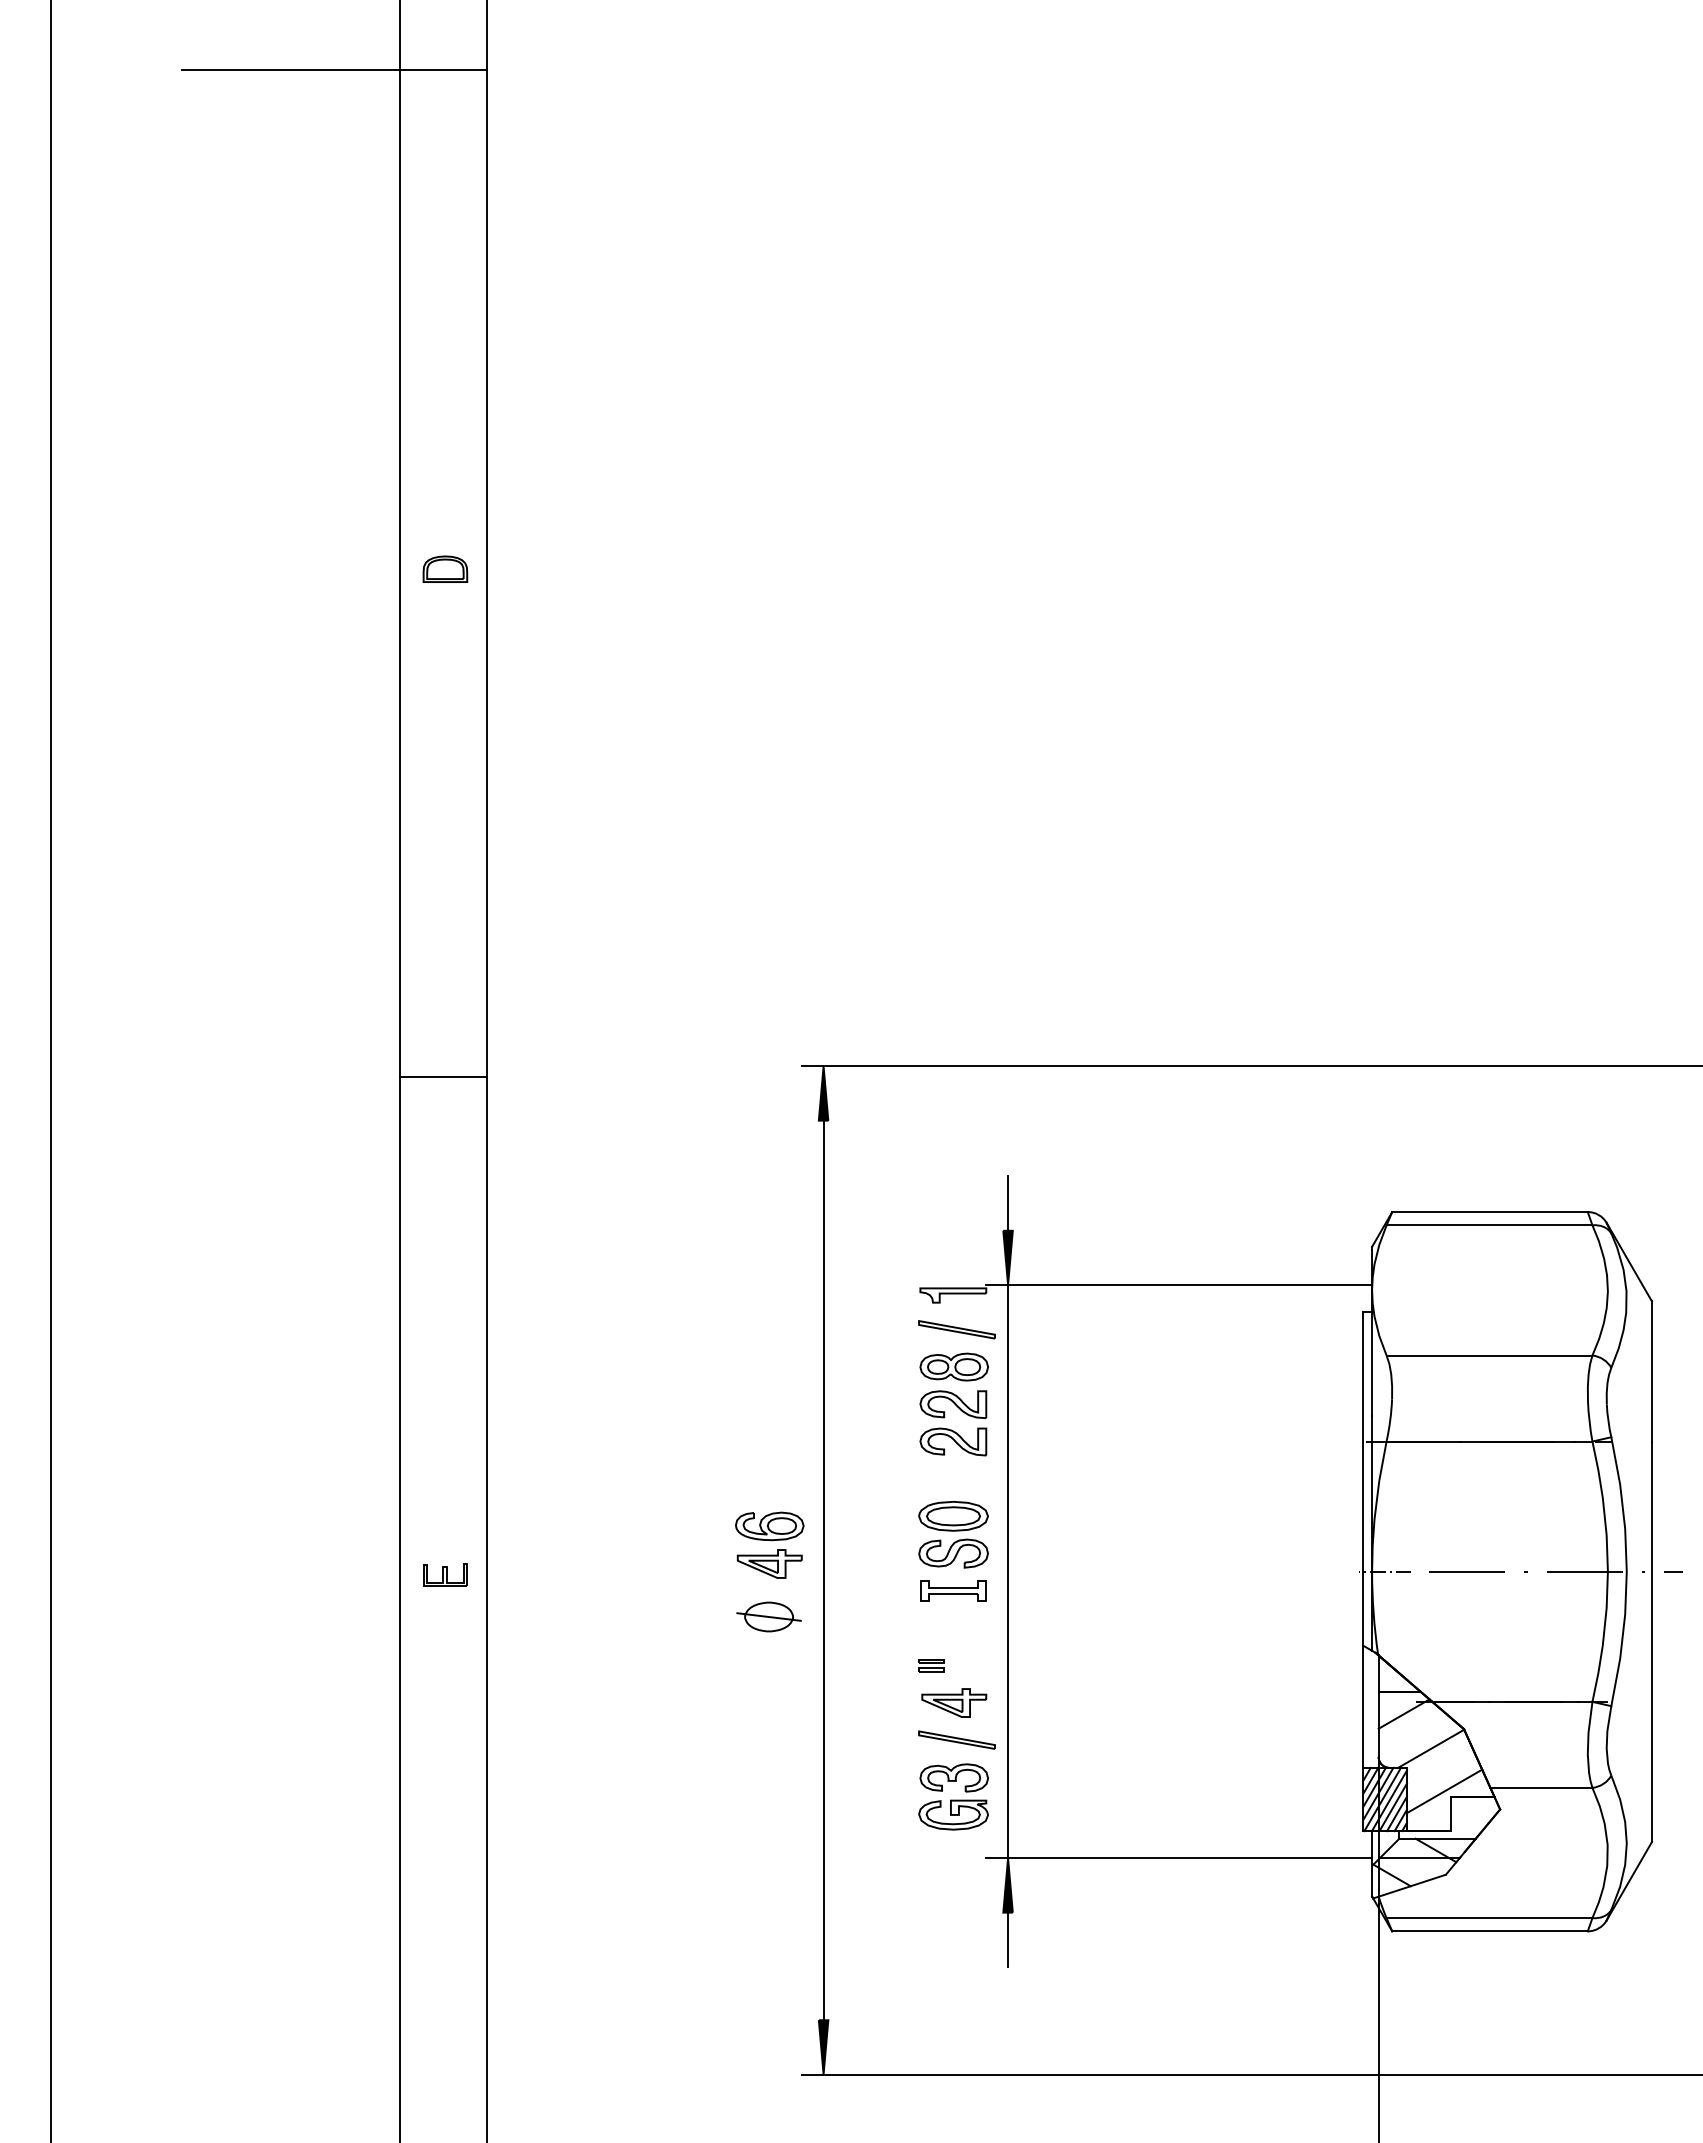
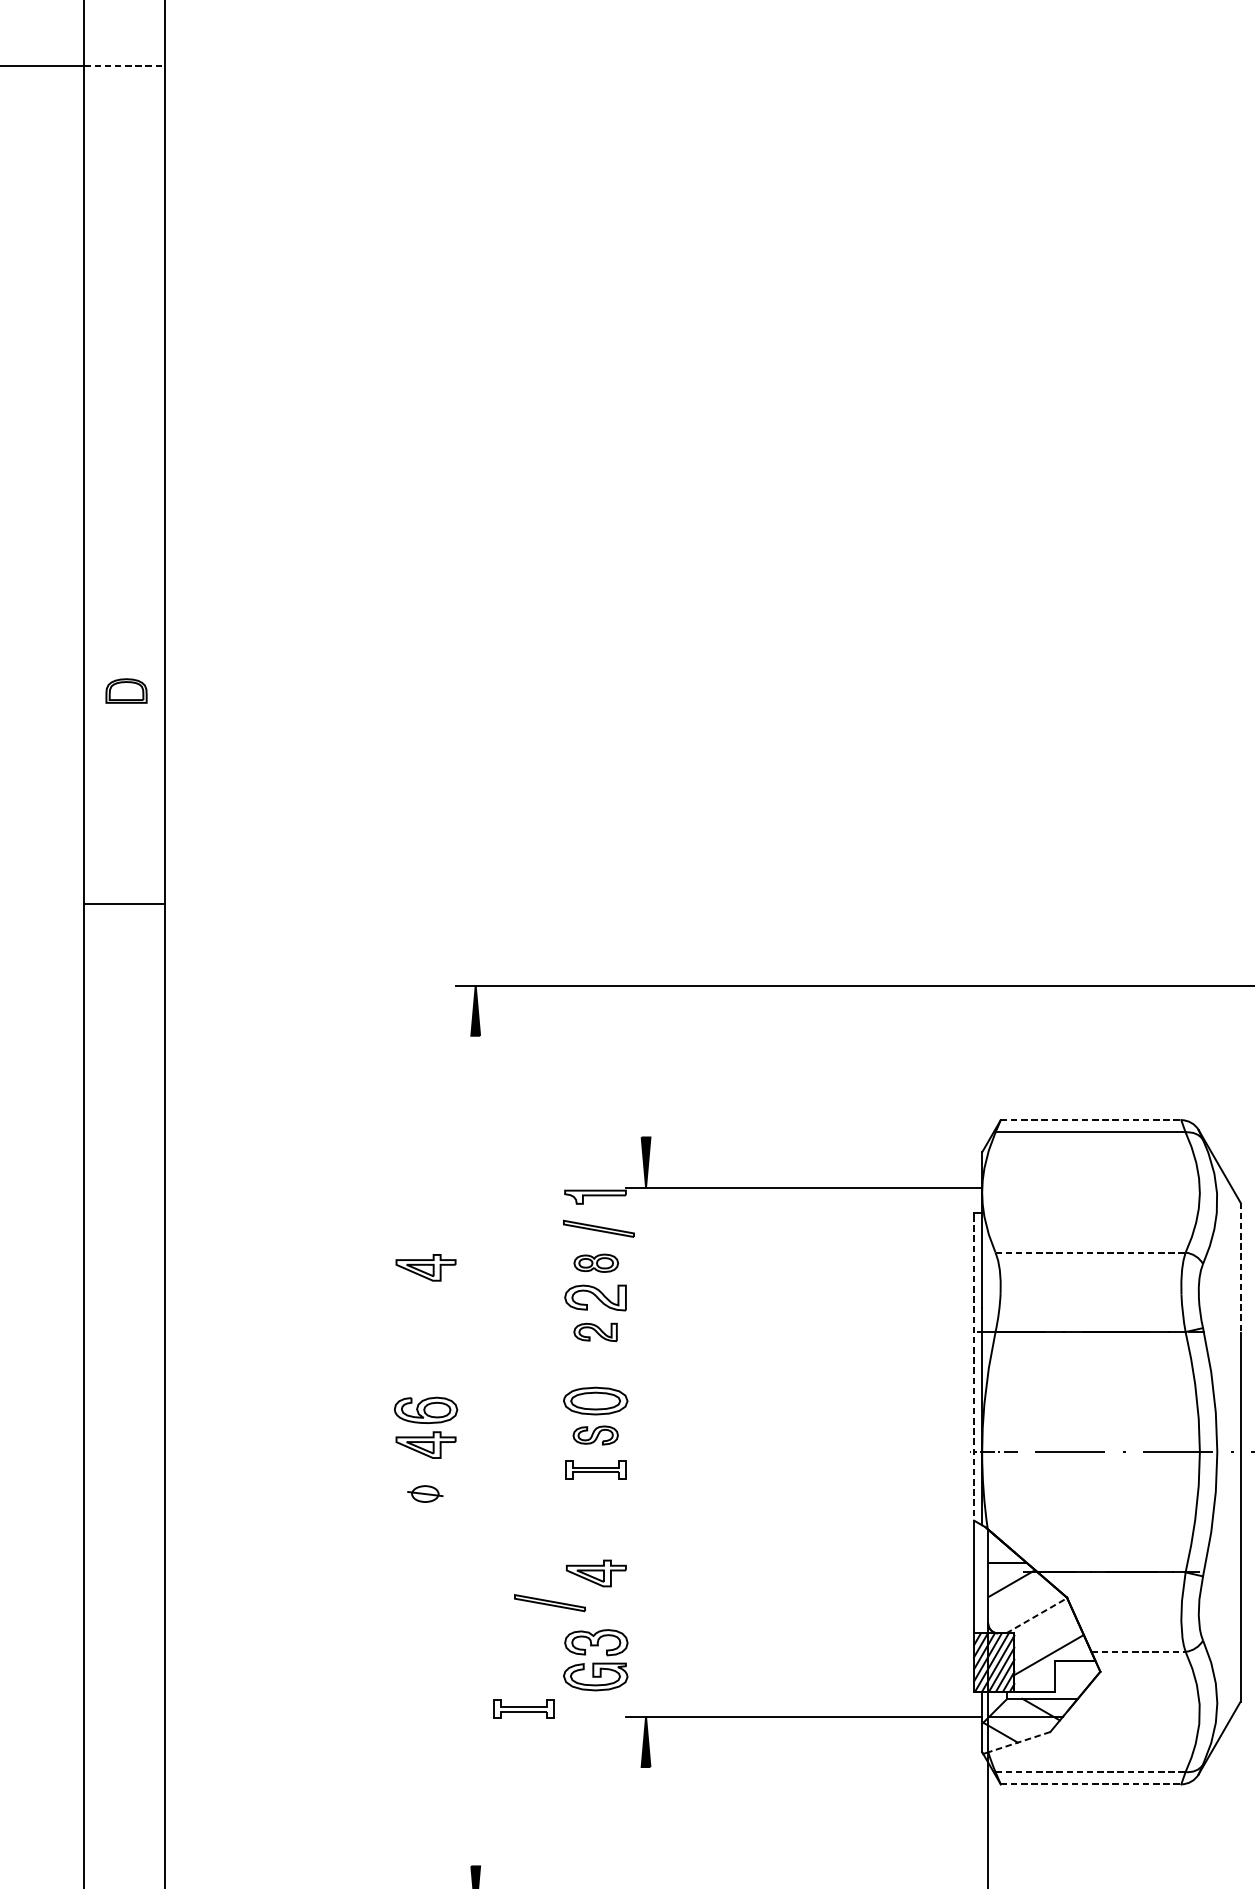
line: (443, 70) -> (124, 66), solid -> dashed
part: (445, 568) -> (126, 690), moved
line: (442, 1076) -> (123, 903), moved
line: (1008, 1203) -> (646, 1112), removed
line: (1490, 1212) -> (1091, 1120), solid -> dashed
line: (1489, 1355) -> (1090, 1252), solid -> dashed
part: (953, 1366) -> (595, 1262), size x0.7
part: (769, 1371) -> (425, 1267), added
line: (1651, 1372) -> (1240, 1268), solid -> dashed
part: (953, 1441) -> (595, 1332), size x0.7
line: (1363, 1480) -> (974, 1368), solid -> dashed
part: (953, 1553) -> (595, 1435), size x0.7
line: (823, 1570) -> (475, 1451), removed
line: (1008, 1571) -> (646, 1452), removed
part: (445, 1574) -> (126, 1454), removed
part: (768, 1616) -> (424, 1493), size x0.6
part: (931, 1665) -> (575, 1538), removed
part: (956, 1739) -> (549, 1602), moved
line: (1431, 1748) -> (1037, 1615), solid -> dashed
line: (1541, 1787) -> (1138, 1651), solid -> dashed
part: (875, 1849) -> (523, 1708), added
line: (1411, 1885) -> (1018, 1741), solid -> dashed
line: (1489, 1918) -> (1090, 1772), solid -> dashed
line: (1490, 1931) -> (1091, 1784), solid -> dashed
line: (1008, 1939) -> (646, 1791), removed

